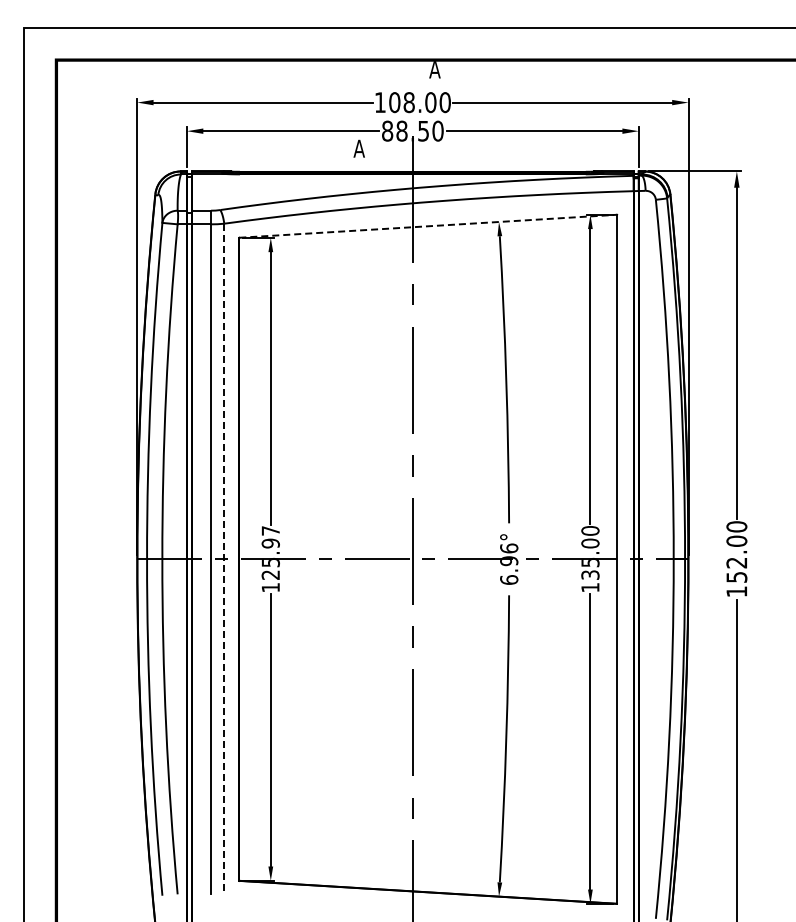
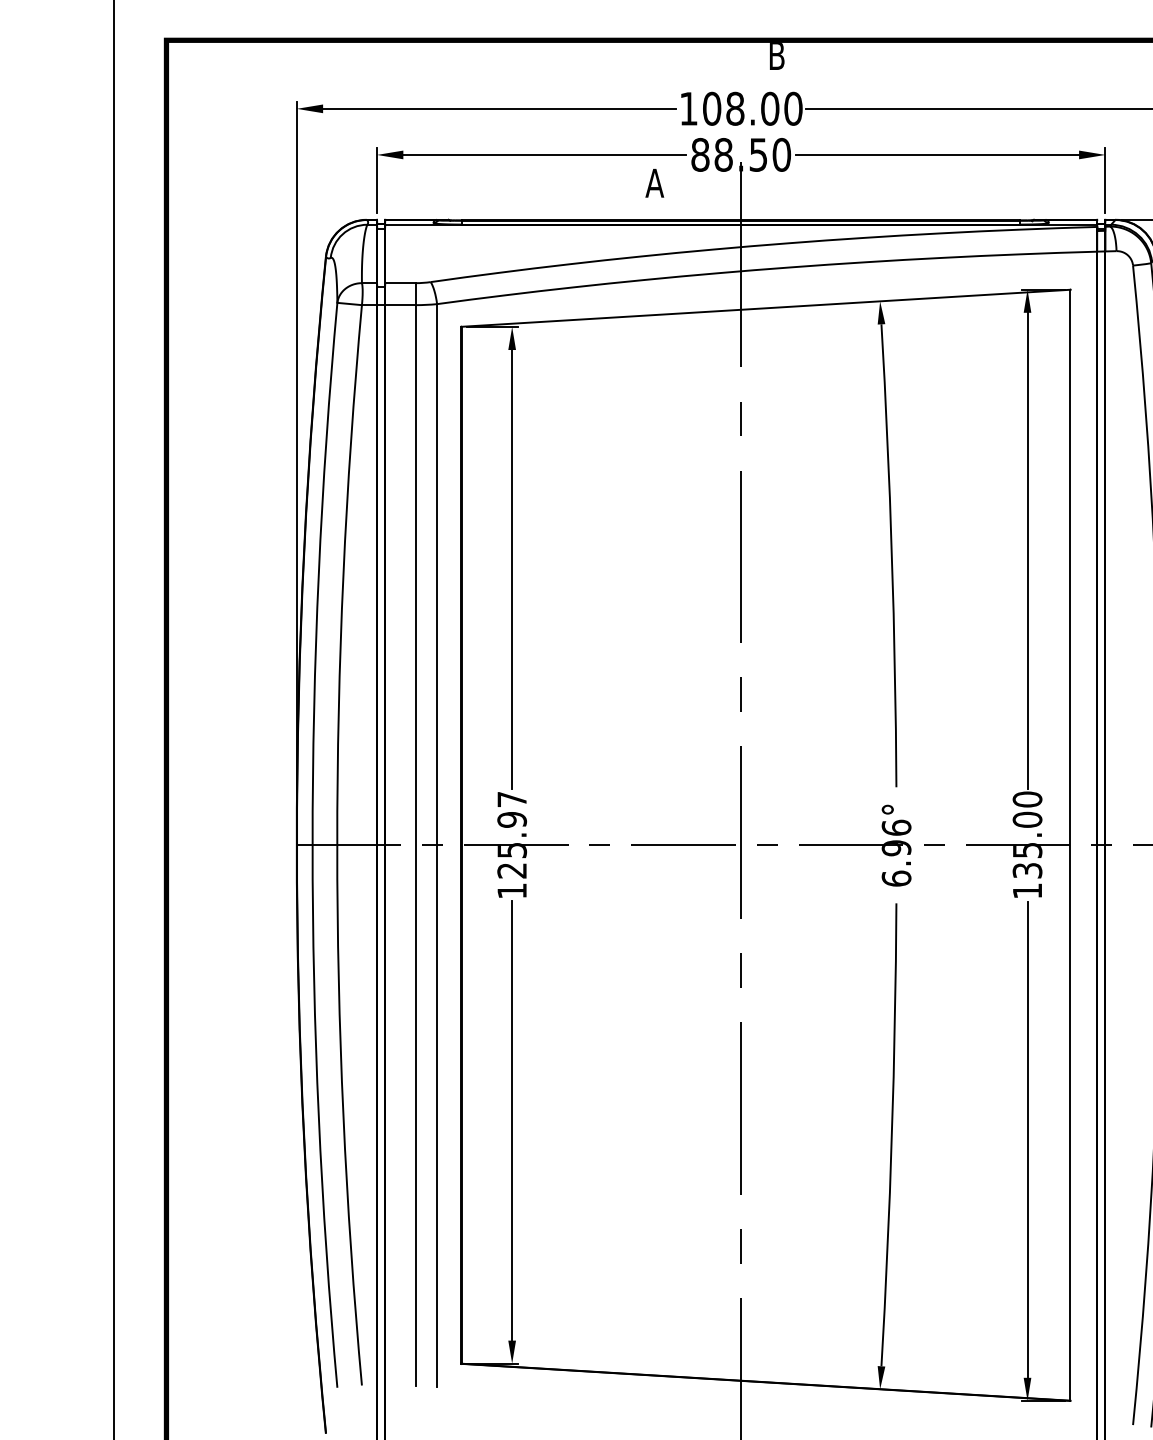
text: (434, 69) -> (776, 55), A -> B
line: (428, 226) -> (766, 308), dashed -> solid
line: (224, 559) -> (437, 845), dashed -> solid

